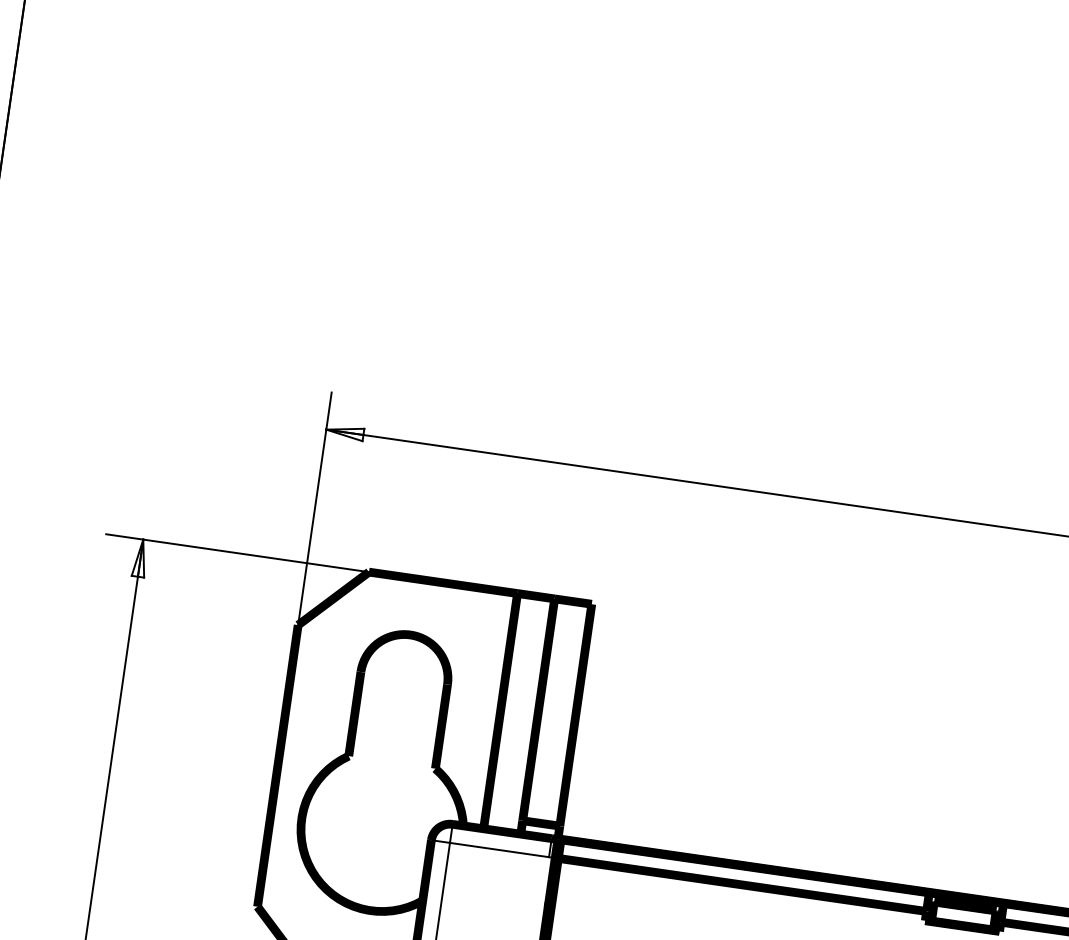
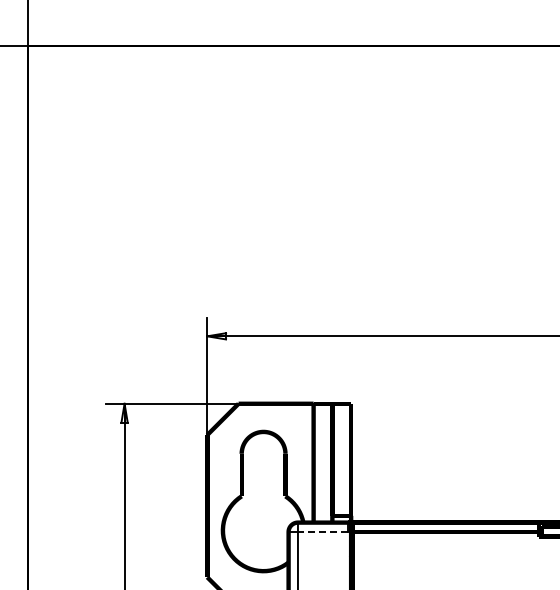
line: (498, 848) -> (322, 531), solid -> dashed

